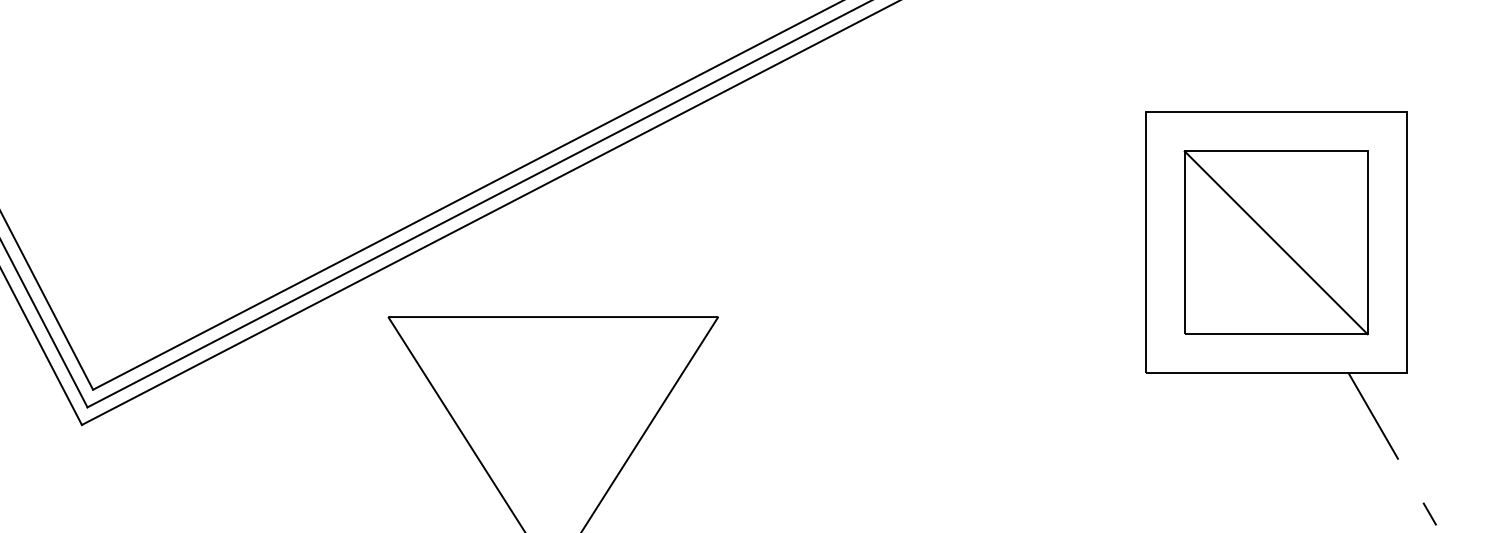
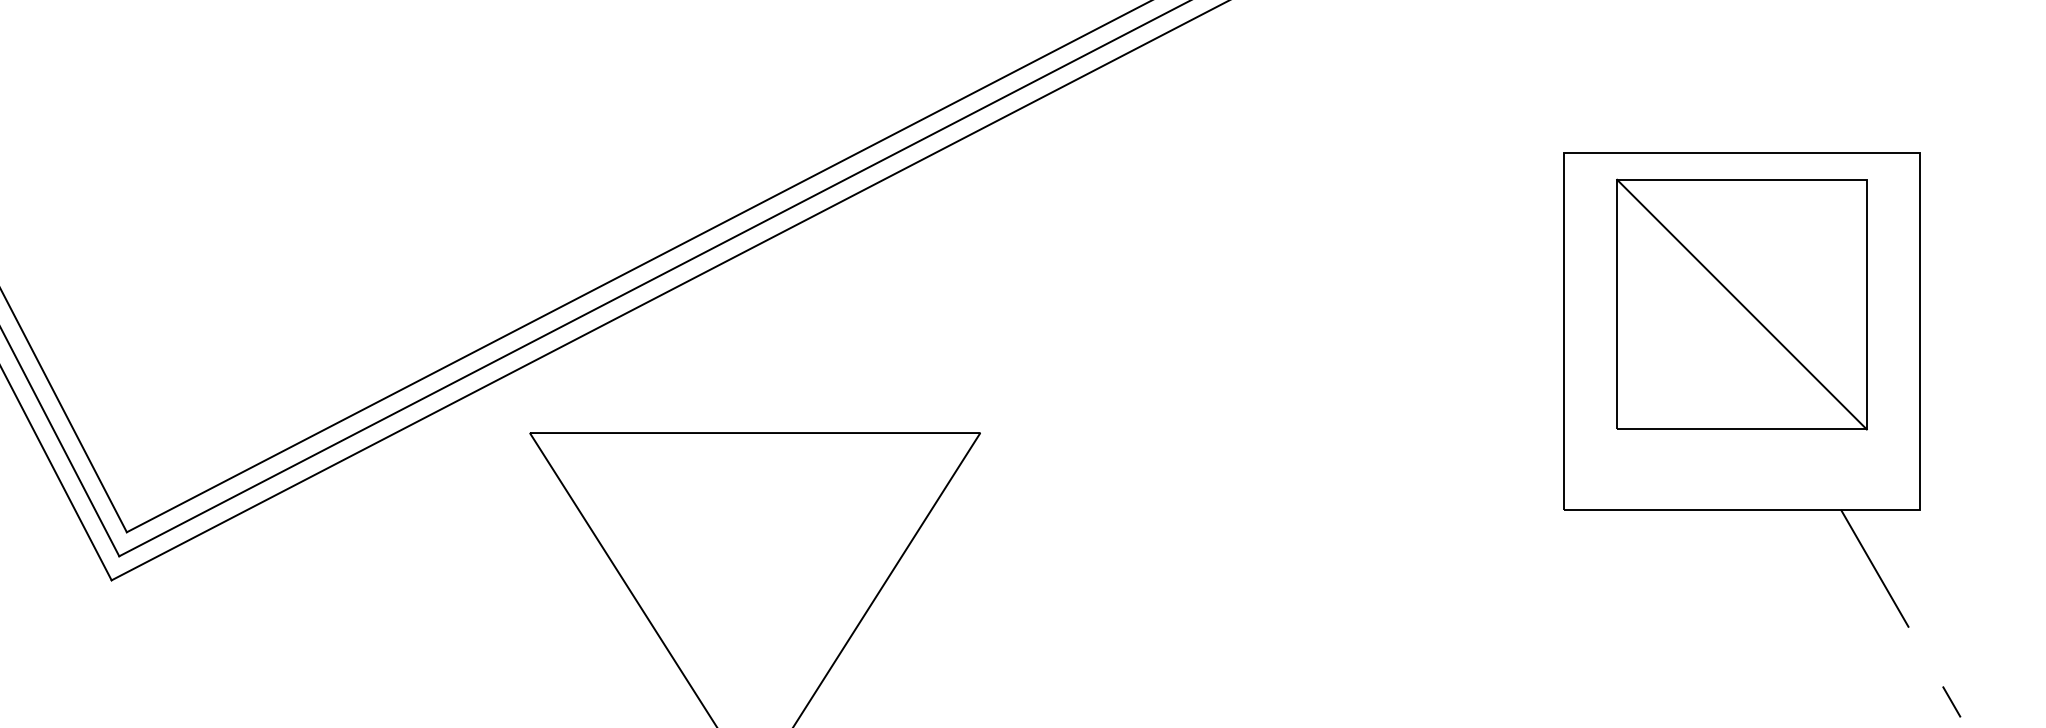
part: (1275, 242) -> (1741, 304), moved

